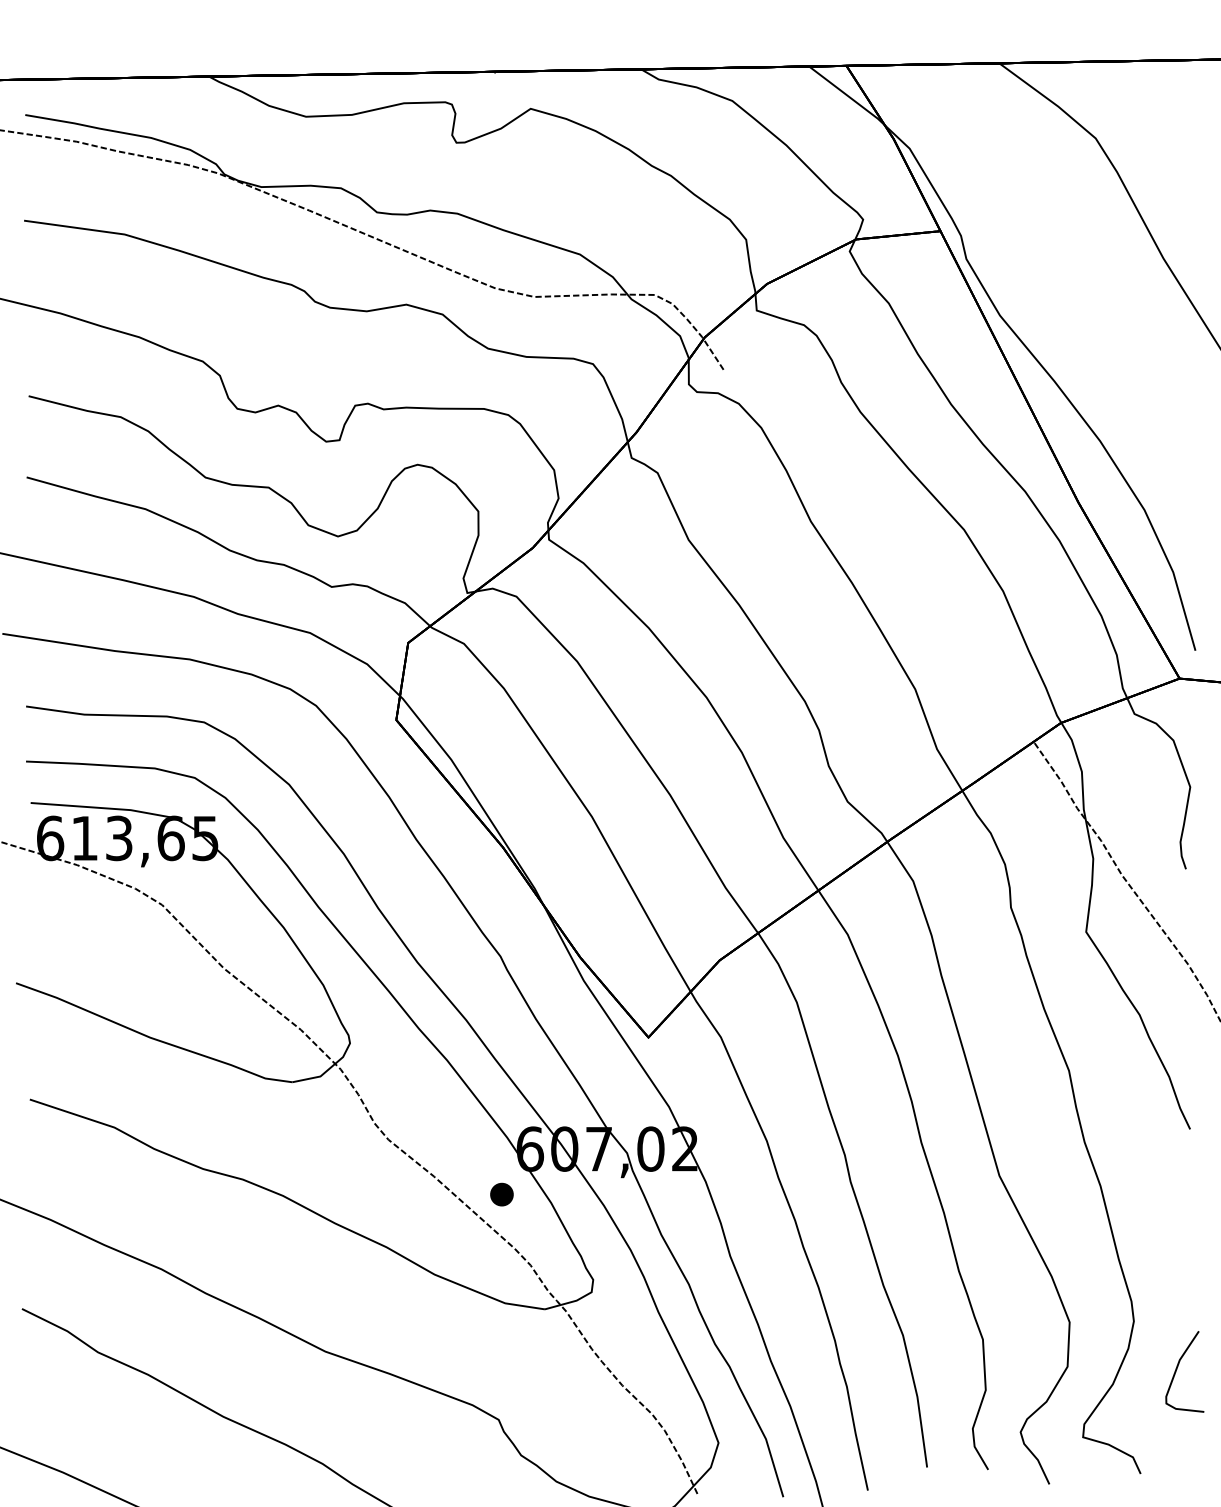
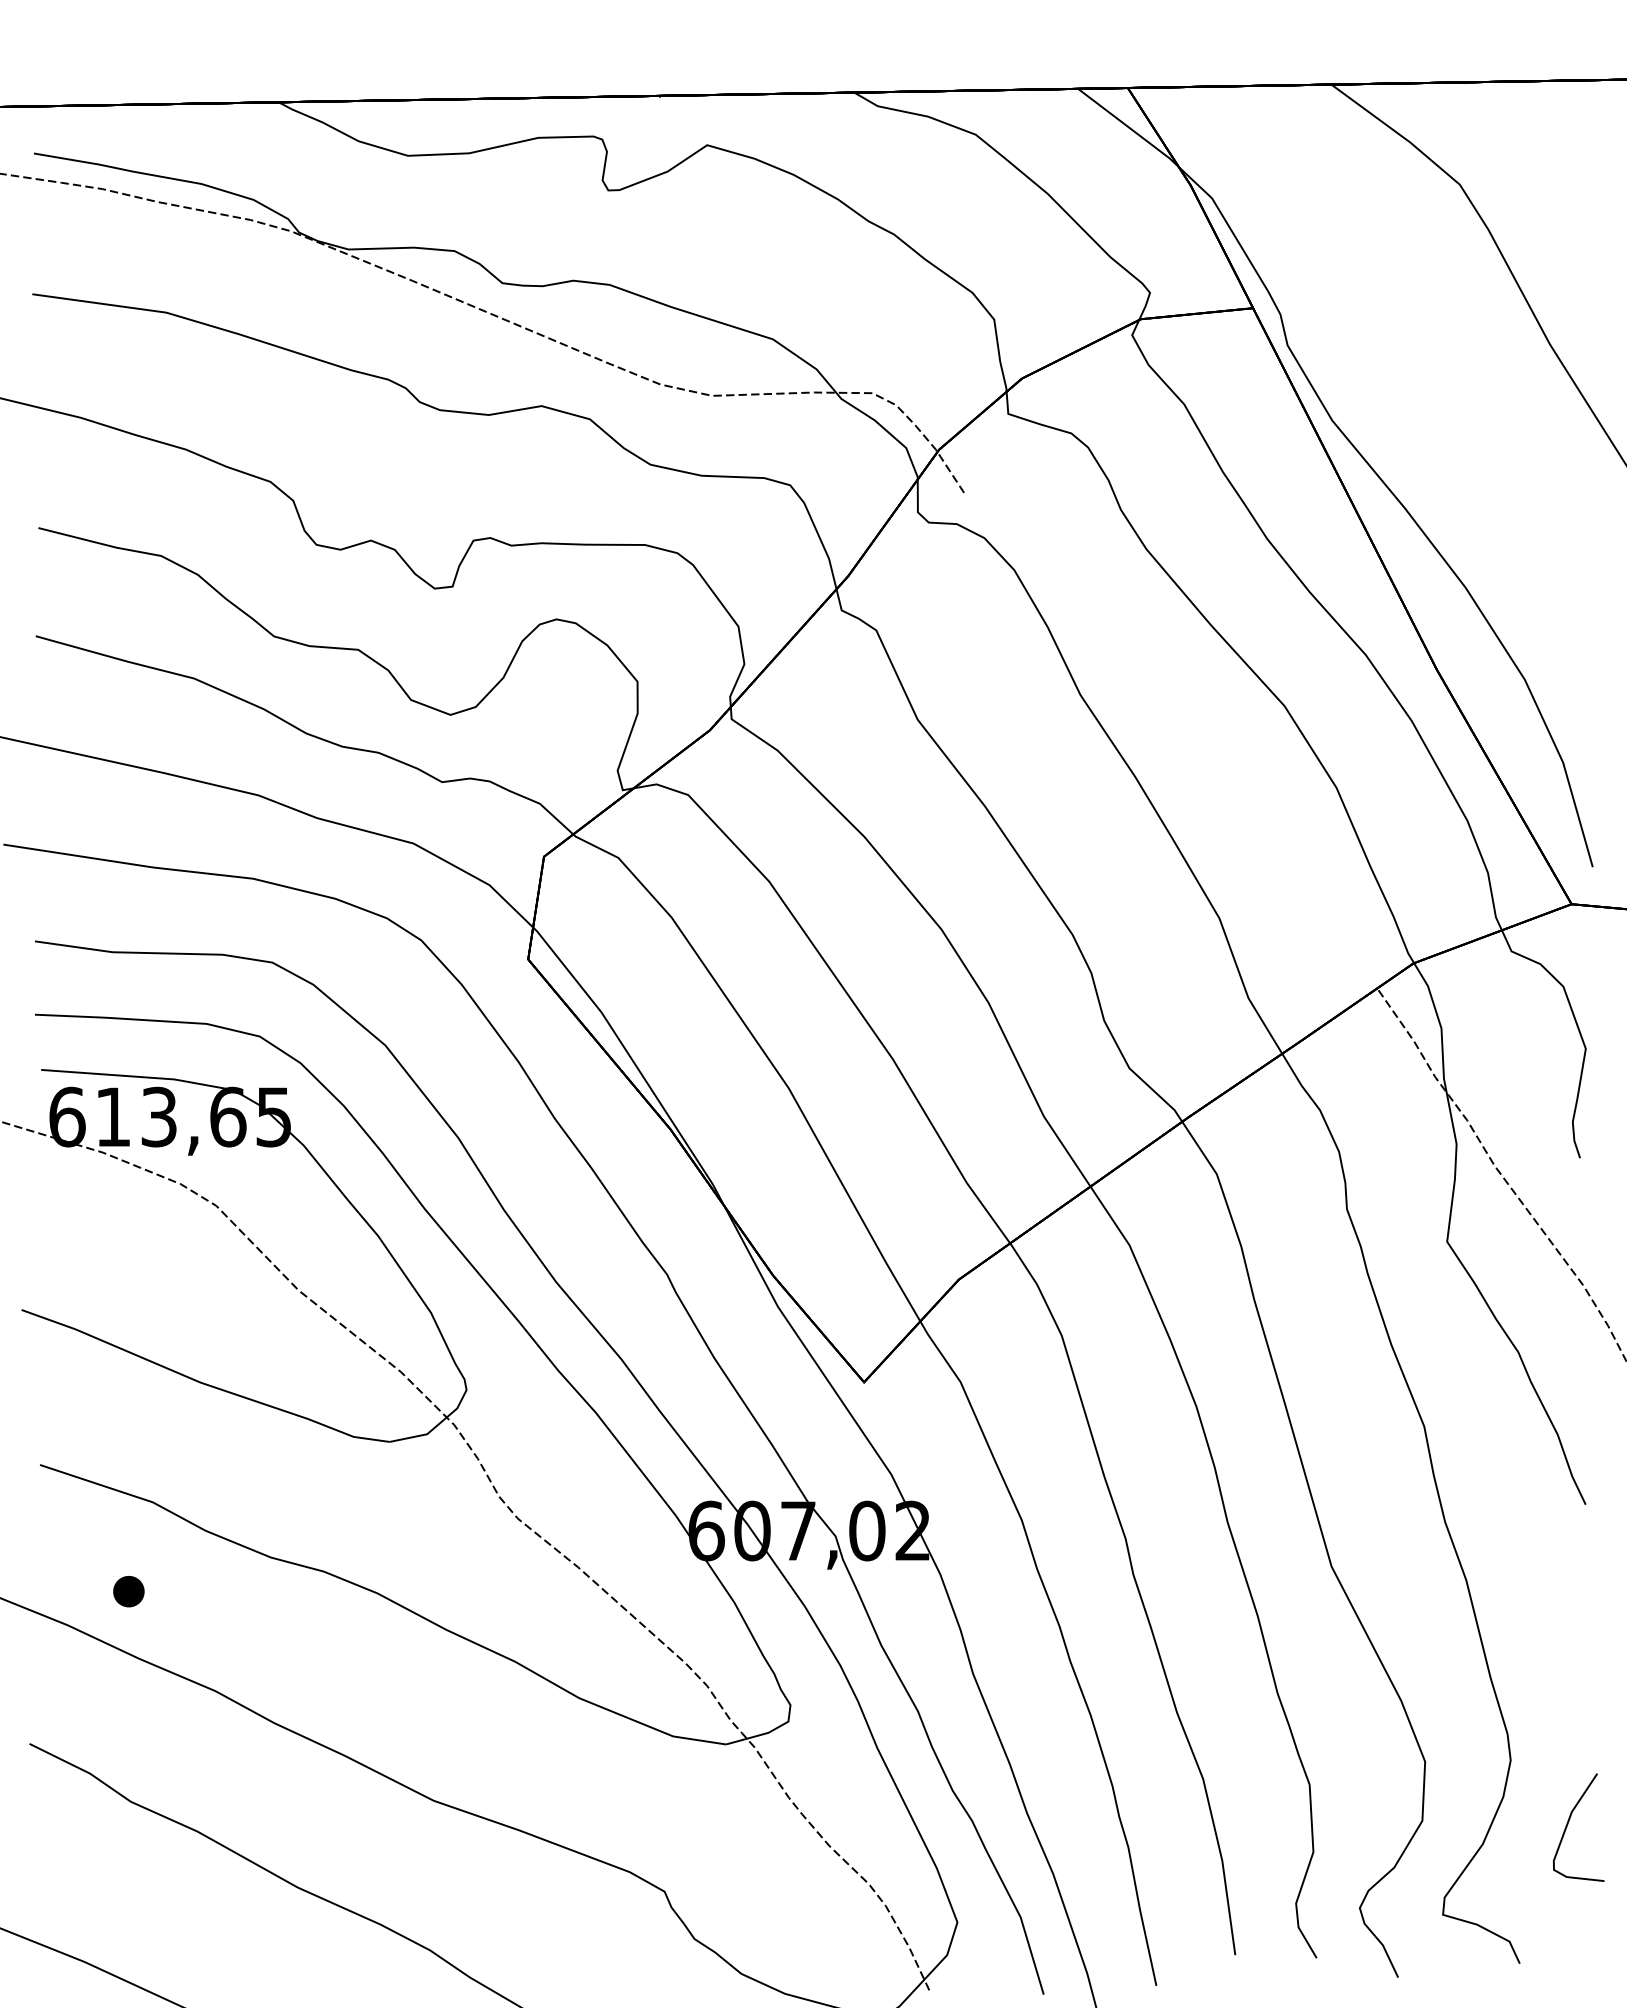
part: (501, 1194) -> (128, 1591), moved

